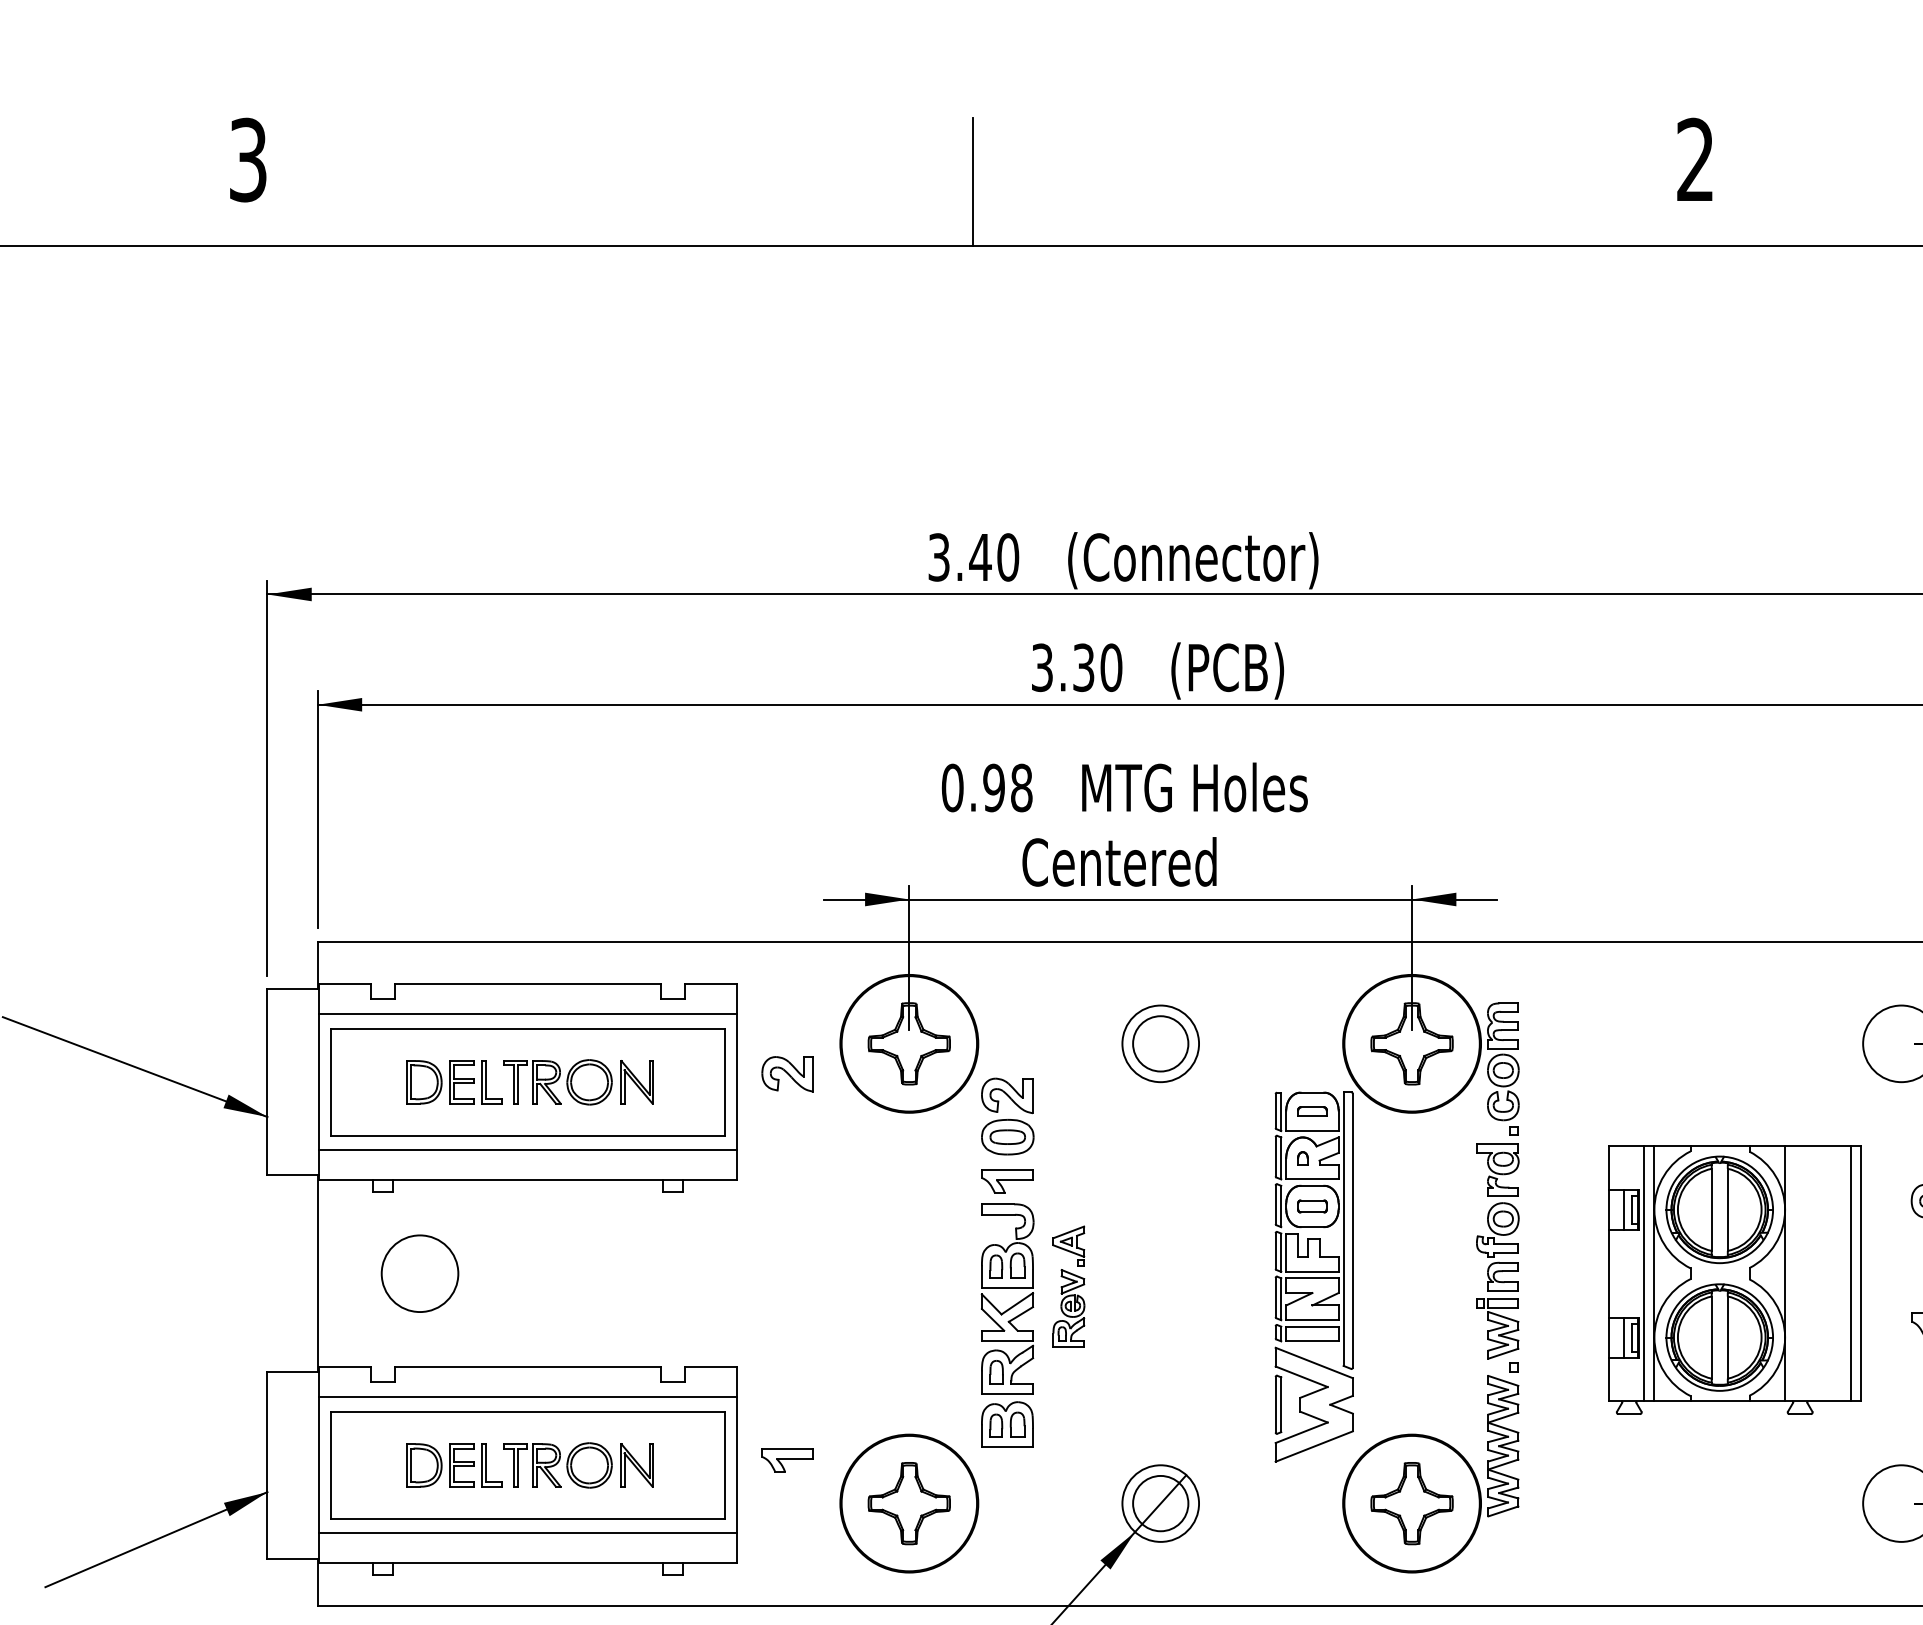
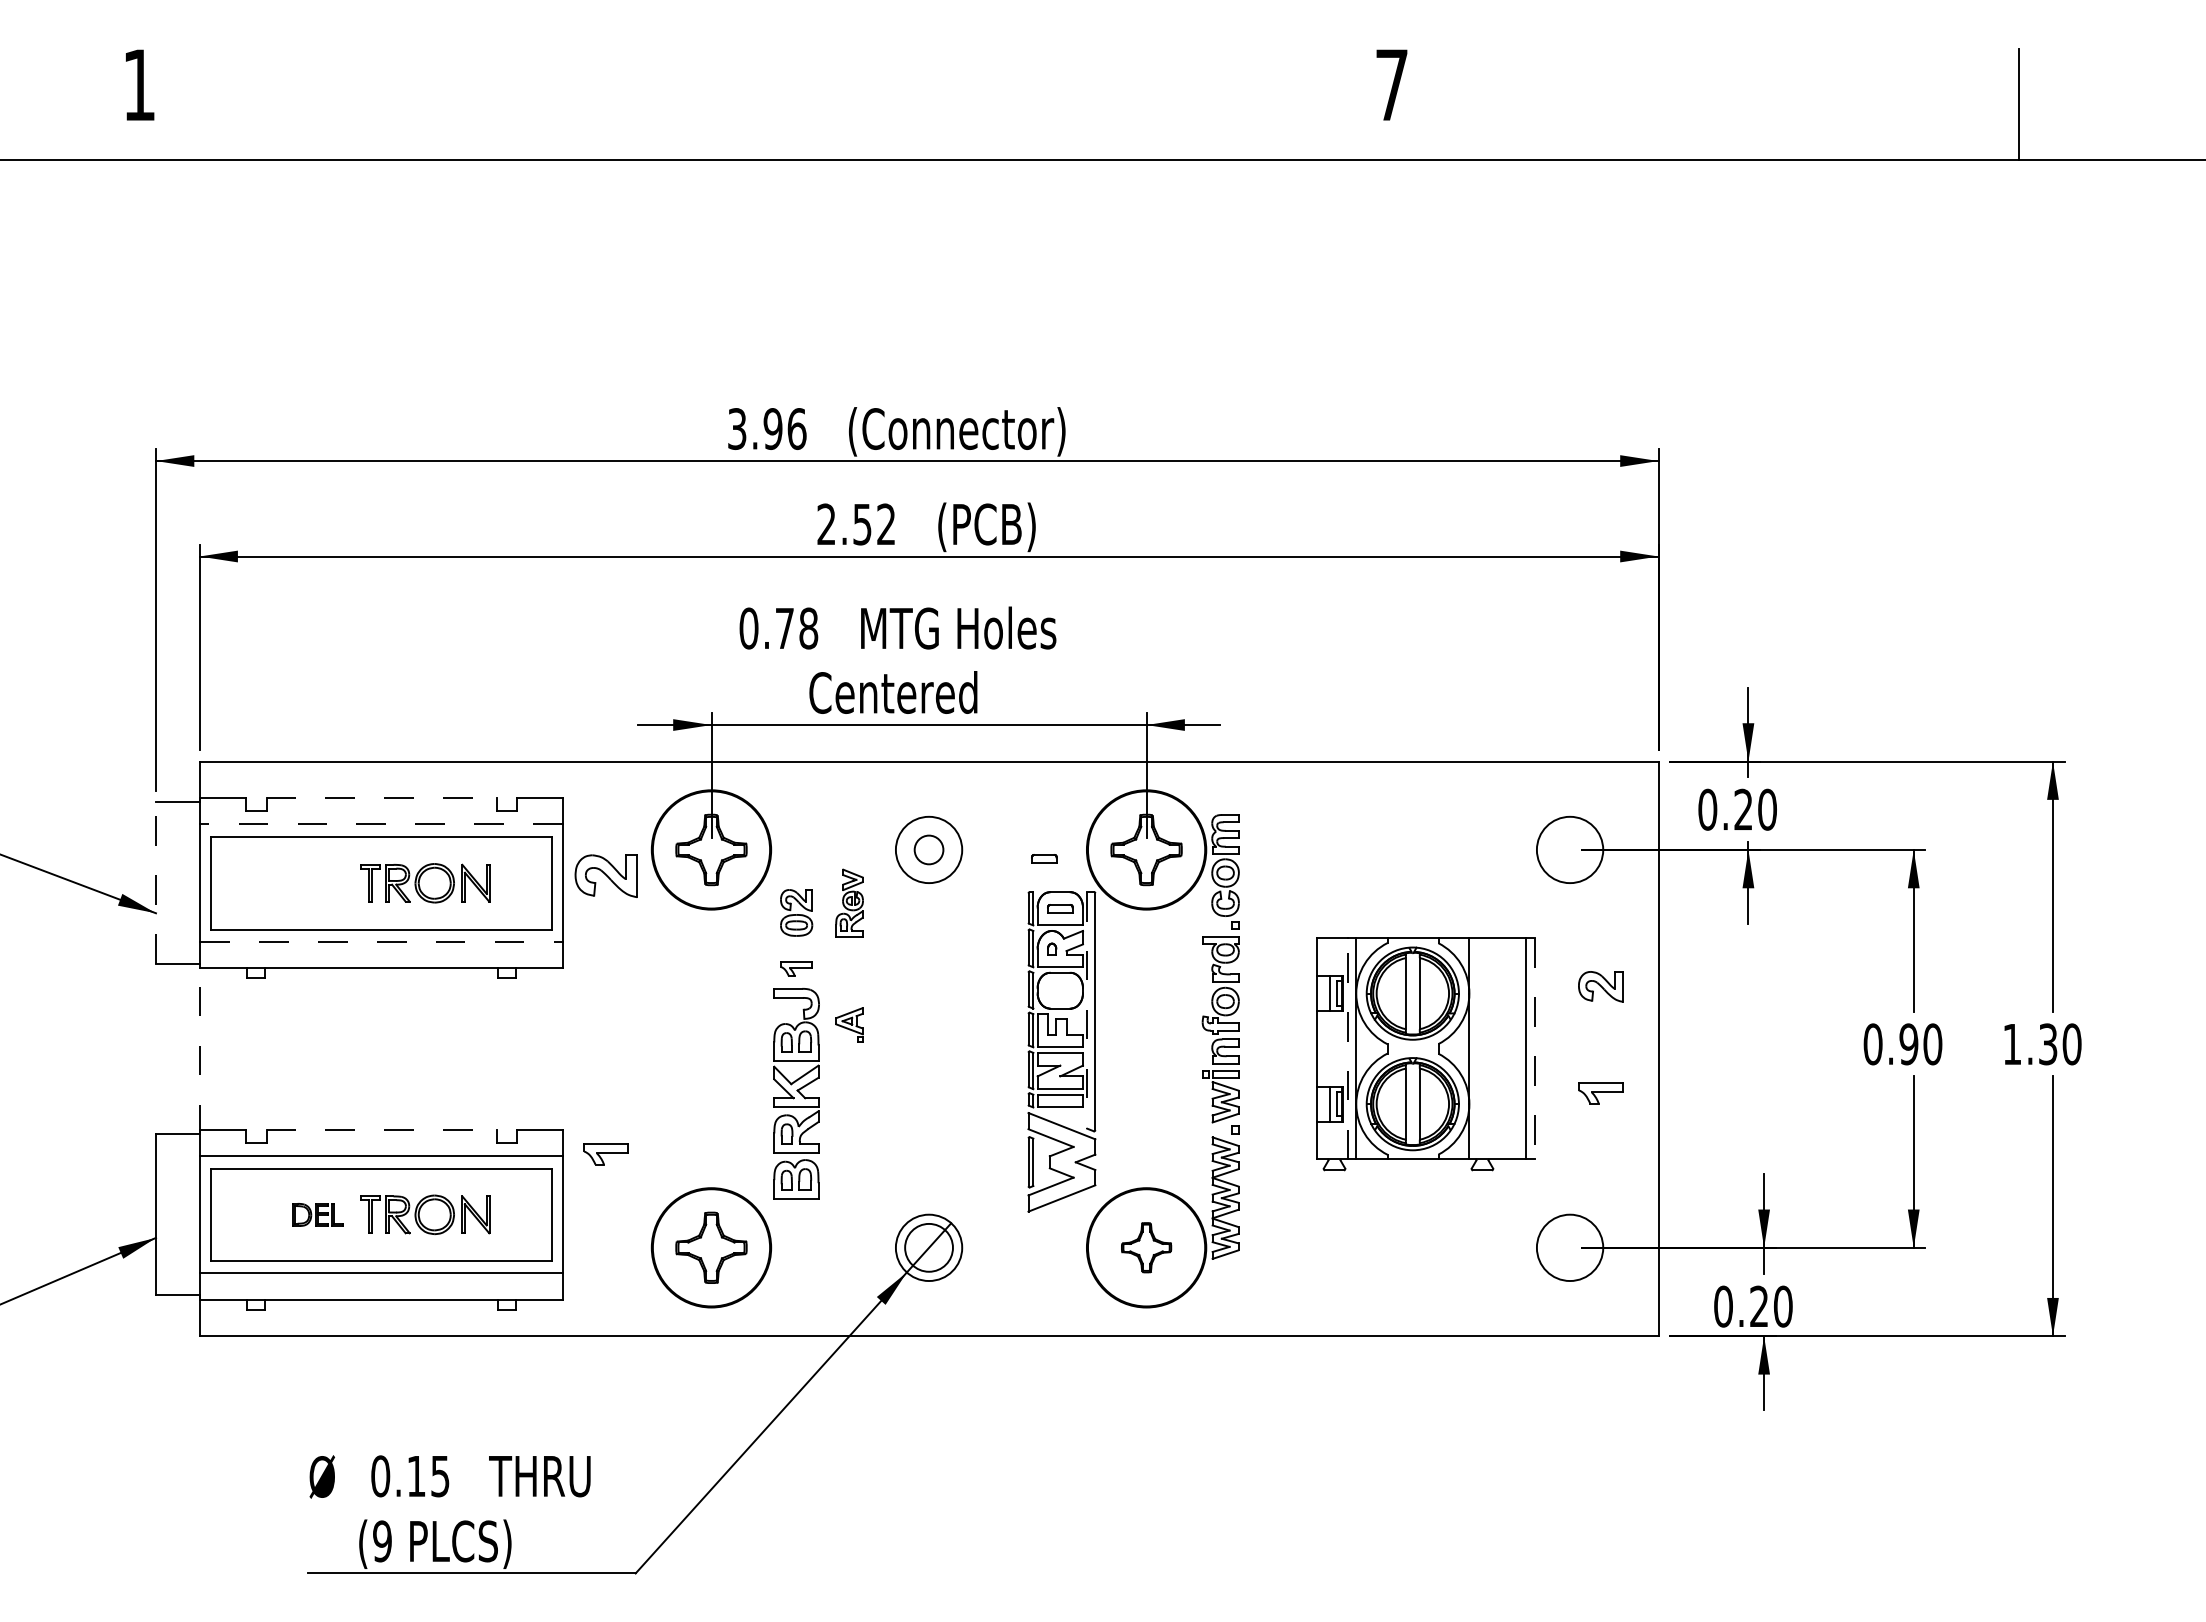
text: (248, 159) -> (139, 84), 3 -> 1
text: (1695, 159) -> (1391, 84), 2 -> 7
line: (972, 182) -> (766, 104), removed
text: (993, 556) -> (784, 428), 3.40 -> 3.96
text: (1076, 667) -> (856, 524), 3.30 -> 2.52
text: (993, 787) -> (784, 628), 0.98 -> 0.78
line: (529, 984) -> (382, 798), solid -> dashed
line: (526, 1014) -> (380, 824), solid -> dashed
circle: (1160, 1043) -> (928, 849), size x0.6
part: (1294, 1053) -> (1044, 858), added
part: (786, 1074) -> (605, 876), size x1.4
line: (268, 1082) -> (156, 883), solid -> dashed
part: (454, 1082) -> (317, 883), removed
part: (1007, 1116) -> (796, 912), size x0.7
line: (528, 1149) -> (381, 941), solid -> dashed
part: (1007, 1180) -> (796, 968), size x0.7
part: (1312, 1206) -> (1060, 990), removed
line: (1343, 1229) -> (1087, 1010), solid -> dashed
line: (317, 1273) -> (199, 1048), solid -> dashed
circle: (420, 1273) -> (288, 1048), removed
line: (1644, 1273) -> (1347, 1048), solid -> dashed
line: (1860, 1273) -> (1534, 1048), solid -> dashed
part: (1068, 1307) -> (849, 902), moved
line: (529, 1366) -> (382, 1129), solid -> dashed
part: (786, 1460) -> (605, 1154), moved
part: (454, 1465) -> (317, 1214), size x0.6
part: (1411, 1503) -> (1146, 1247), size x0.7

